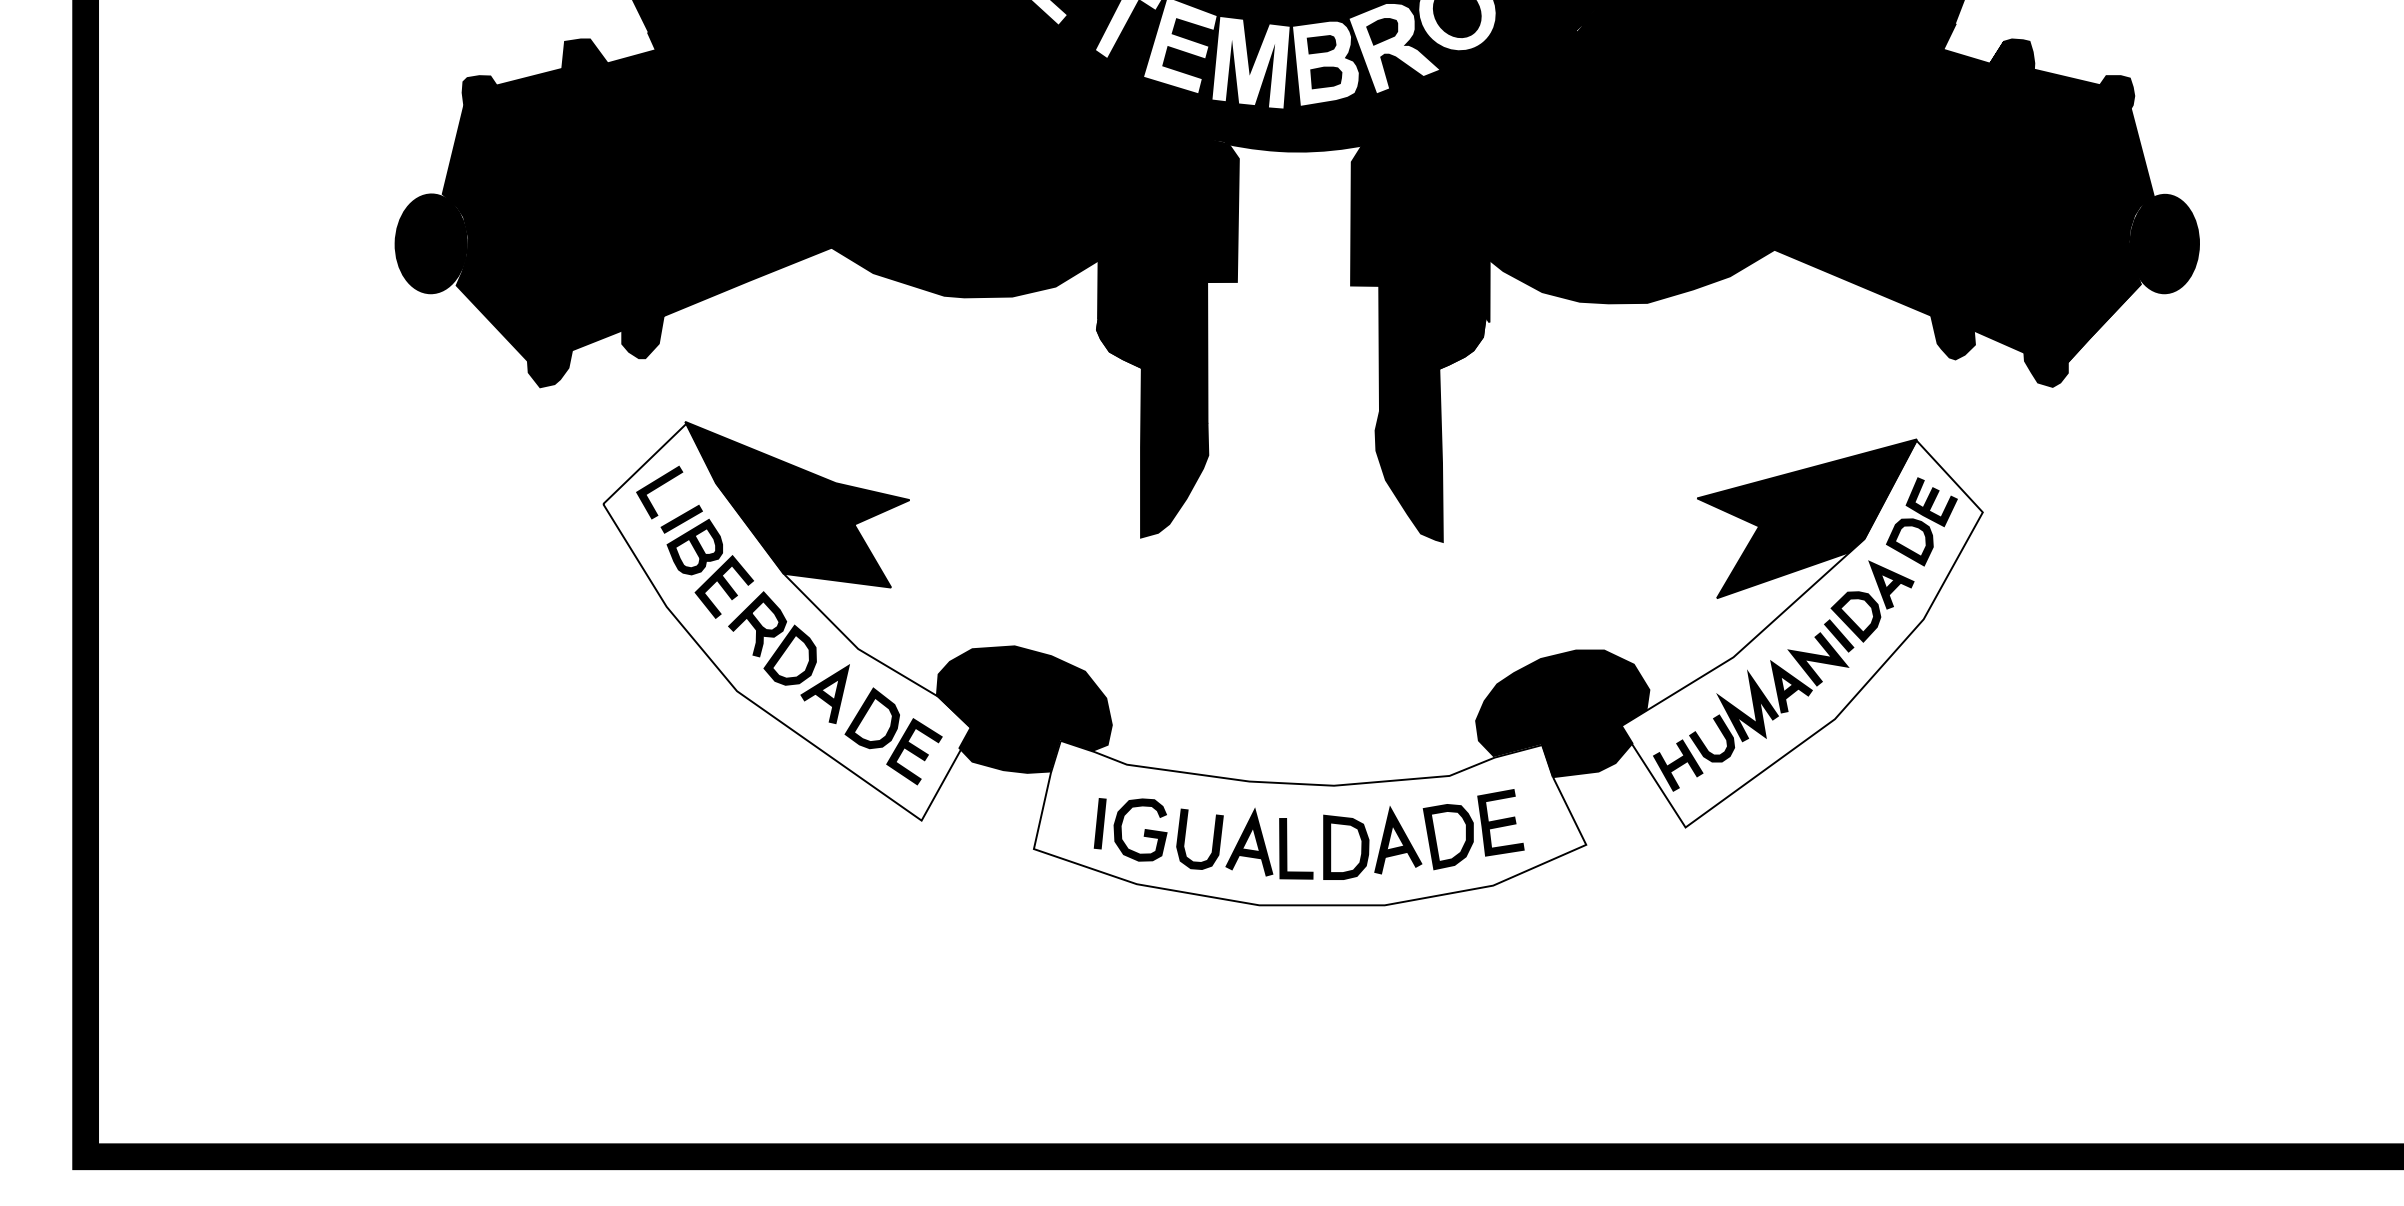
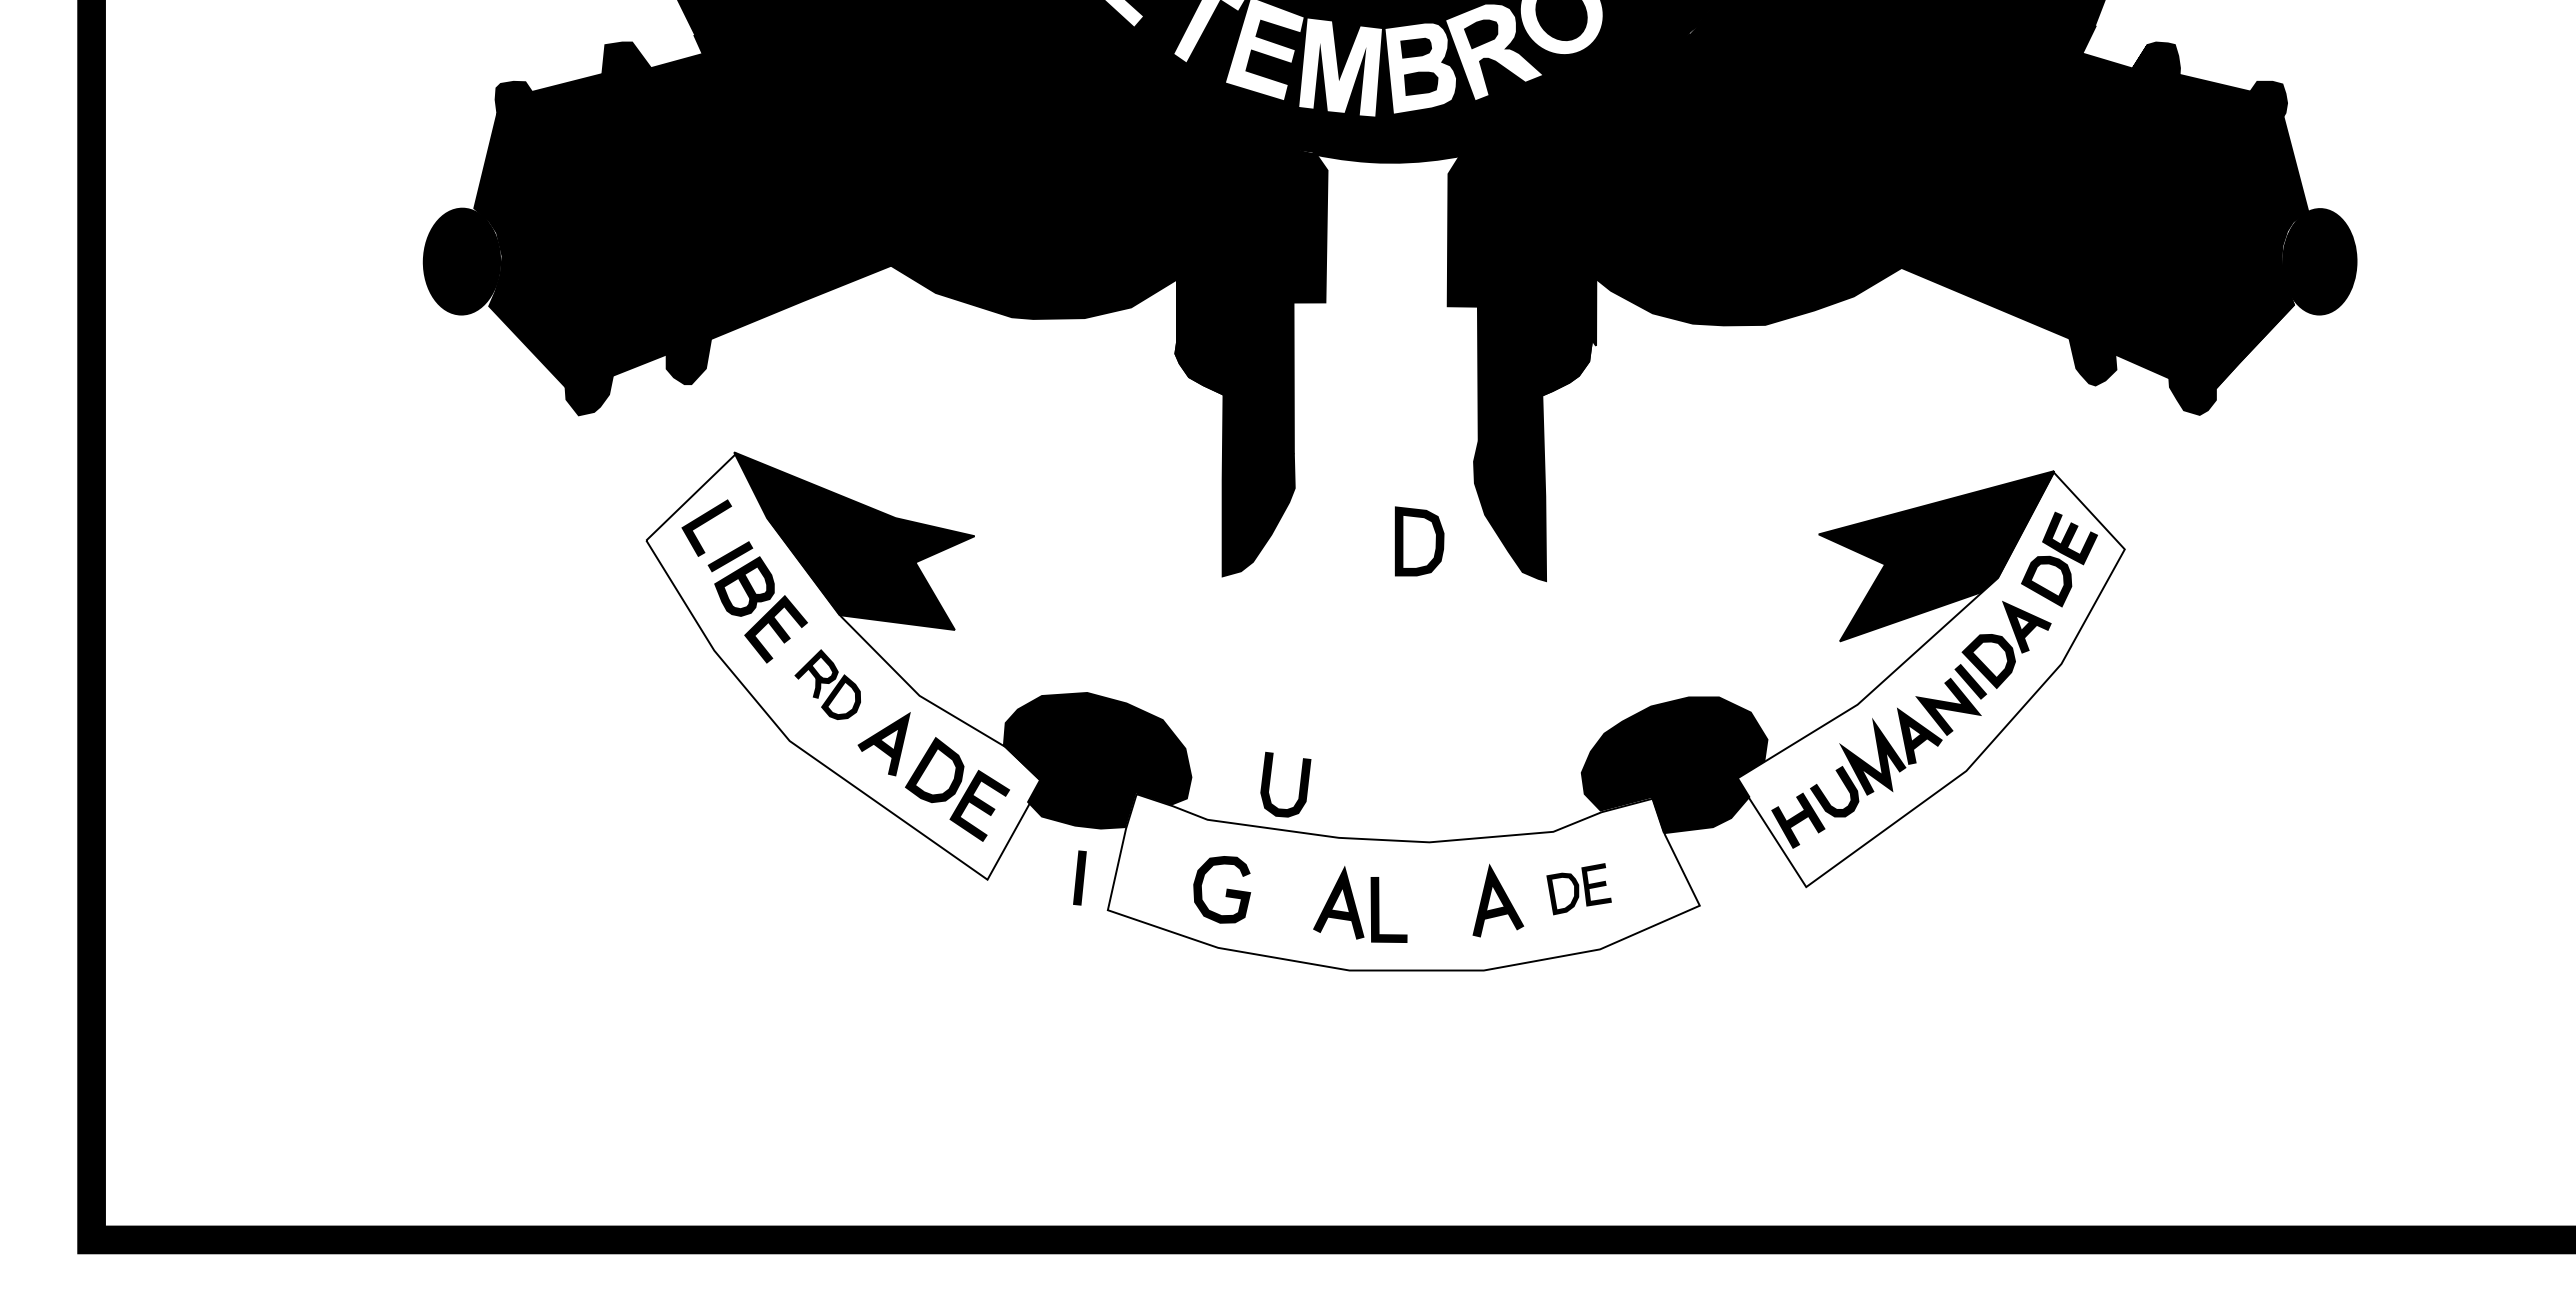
part: (772, 638) -> (827, 684), size x0.7
line: (1099, 823) -> (1079, 877), moved
part: (1473, 828) -> (1578, 888), size x0.6
curve: (1212, 840) -> (1299, 786), moved
part: (1346, 847) -> (1419, 541), moved

